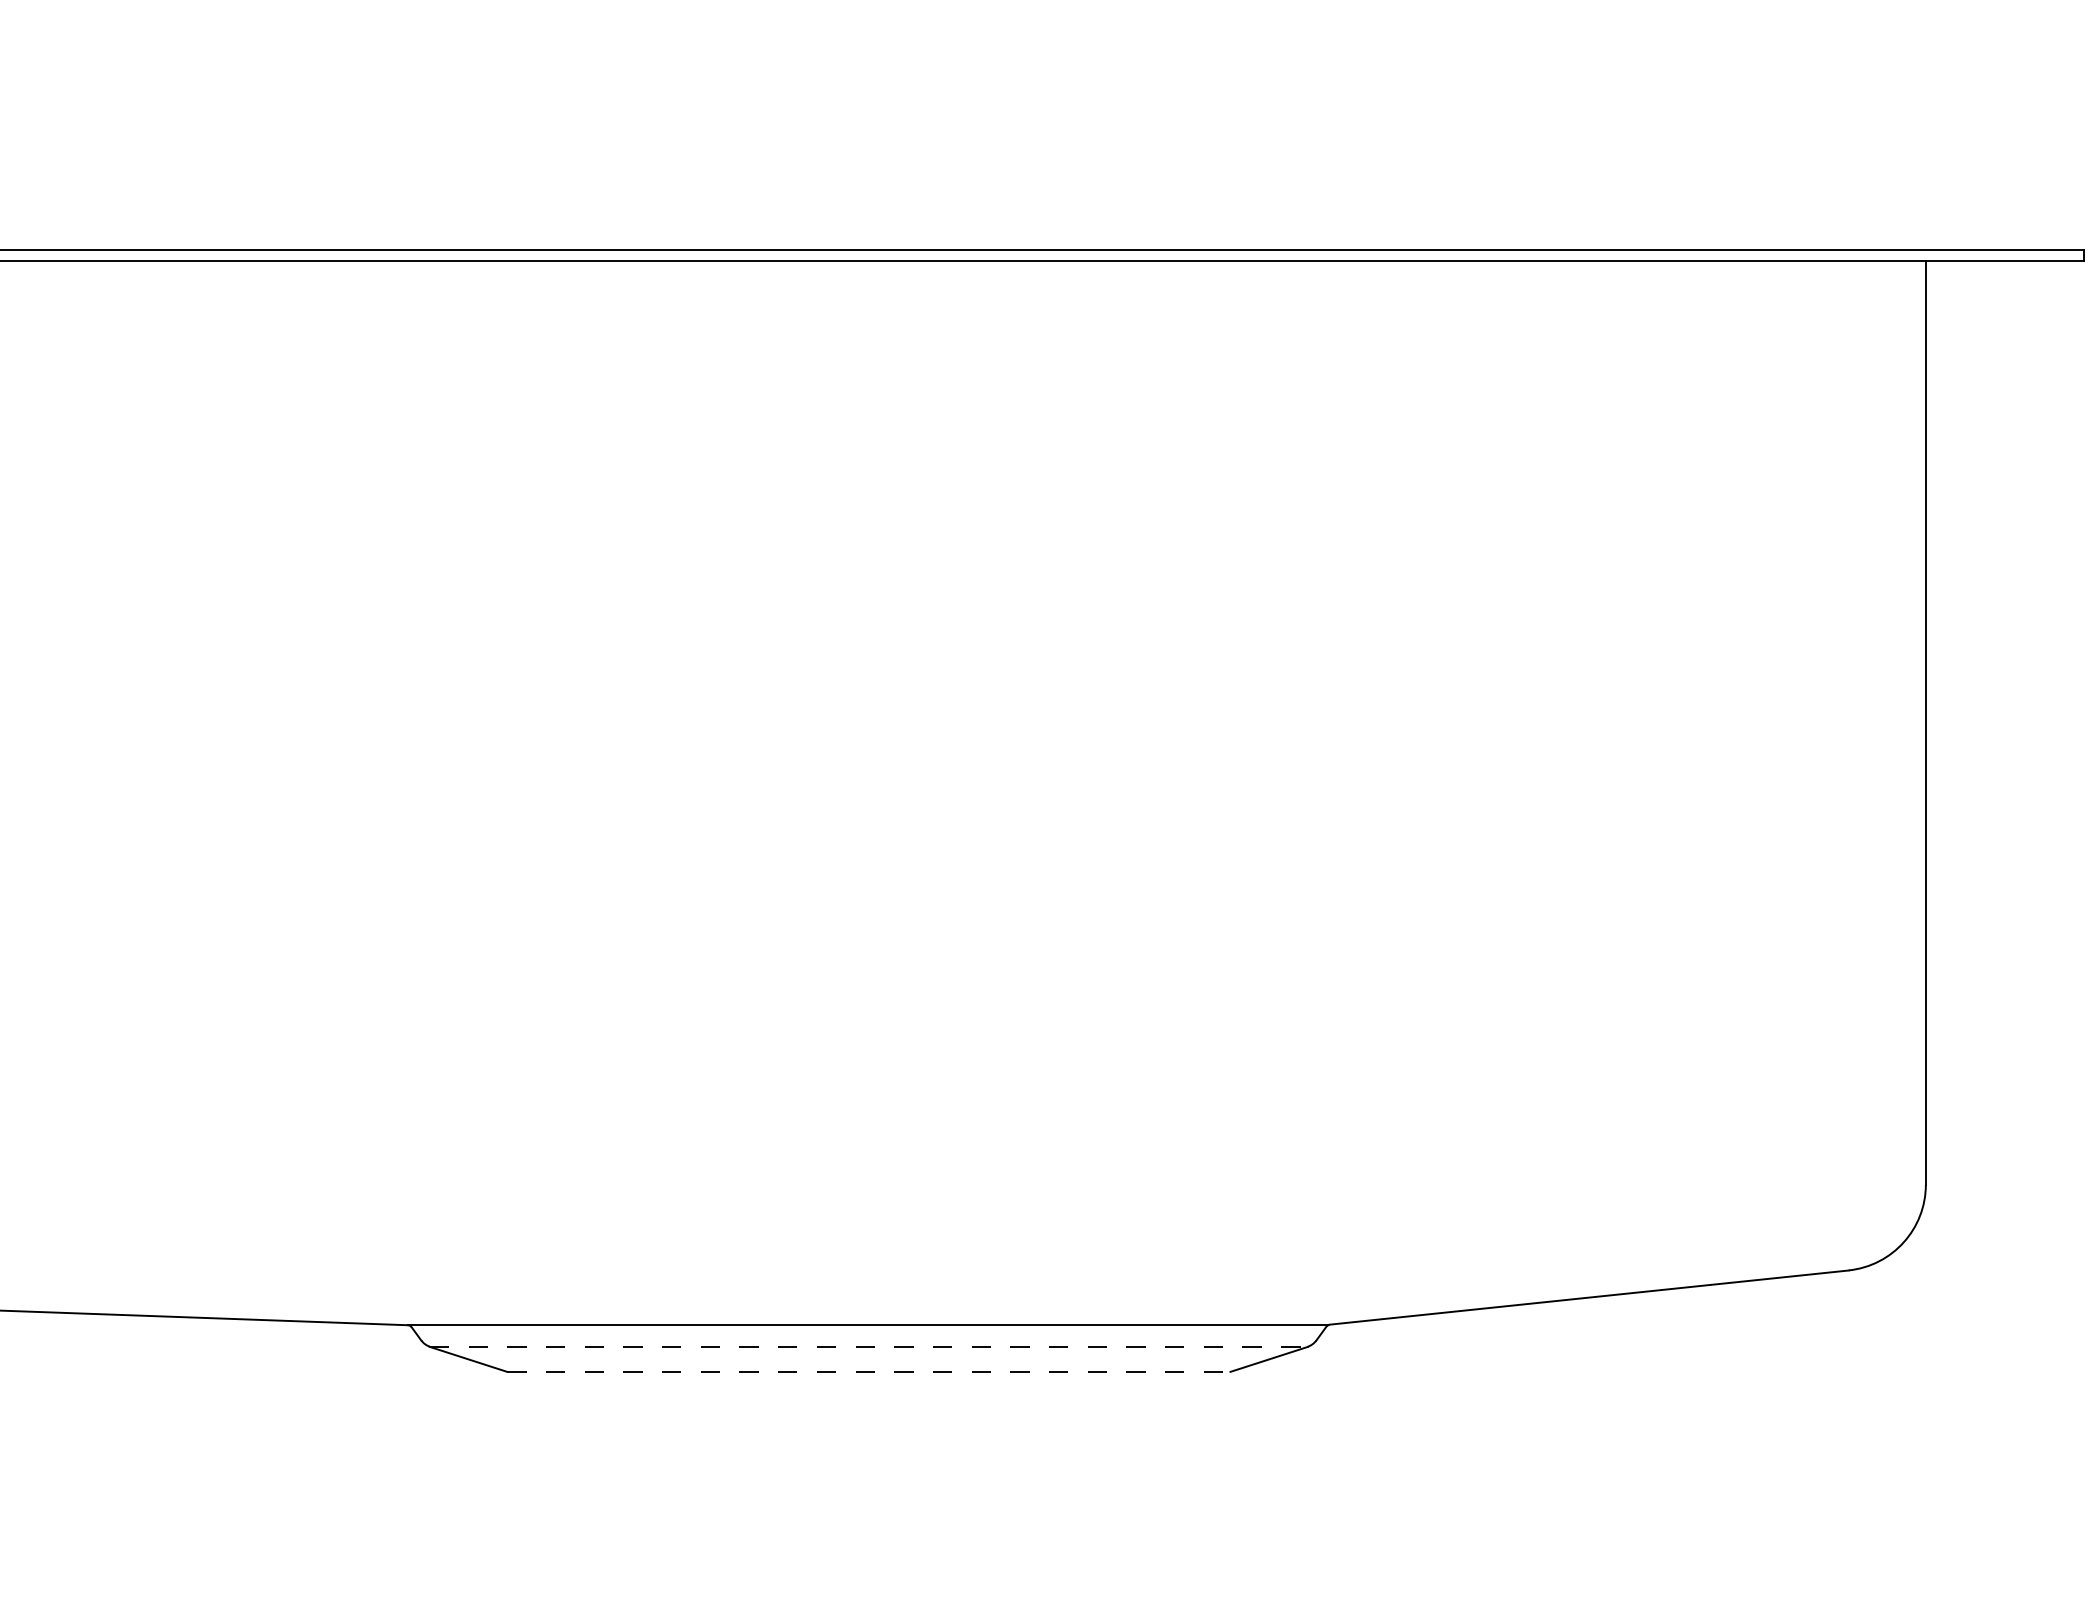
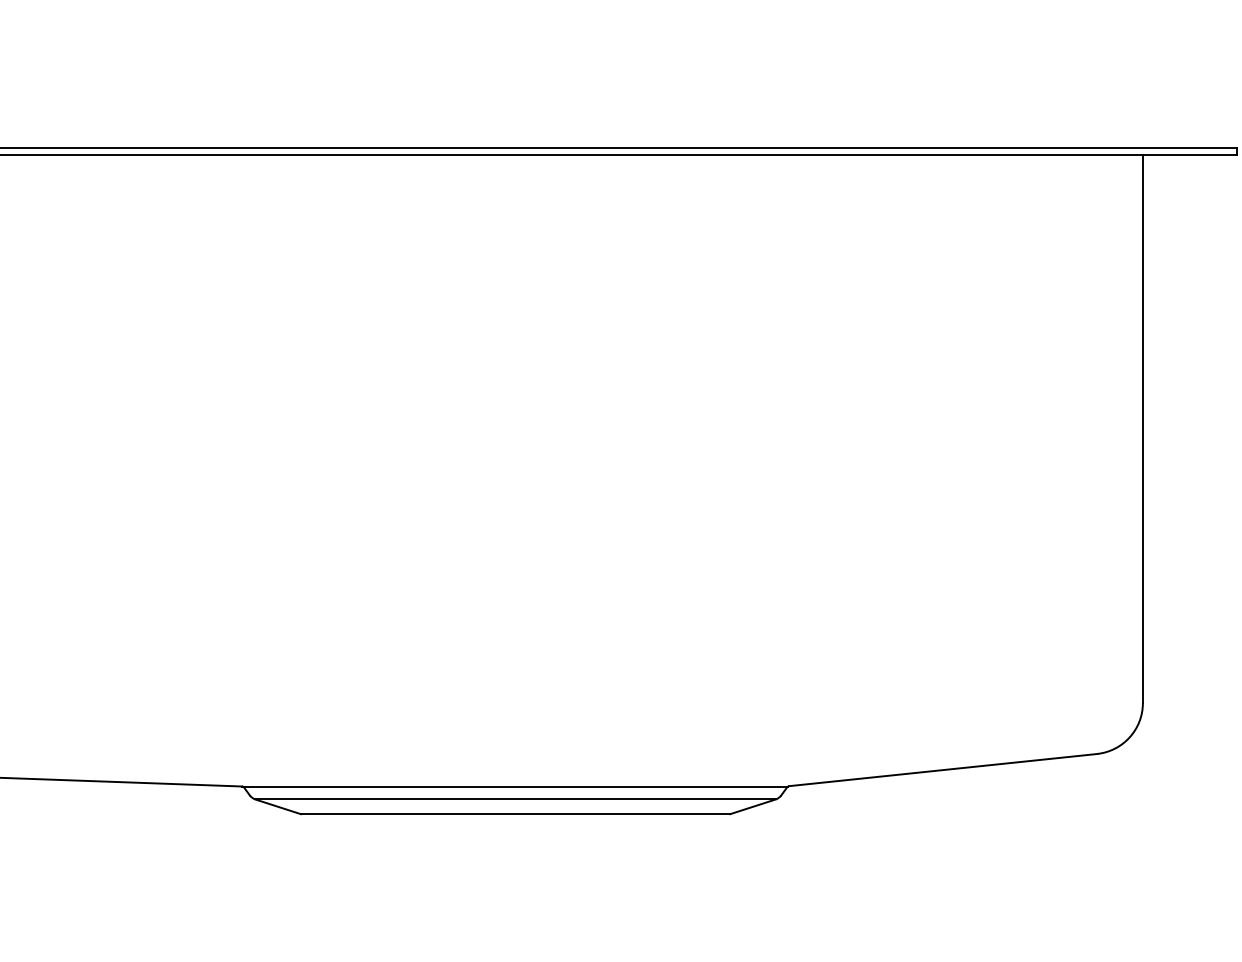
line: (868, 1347) -> (515, 799), dashed -> solid
line: (868, 1372) -> (515, 814), dashed -> solid

